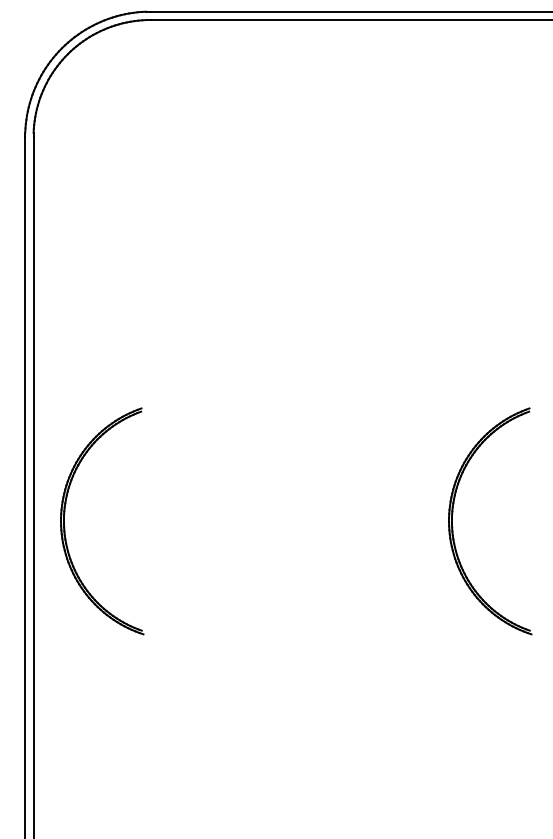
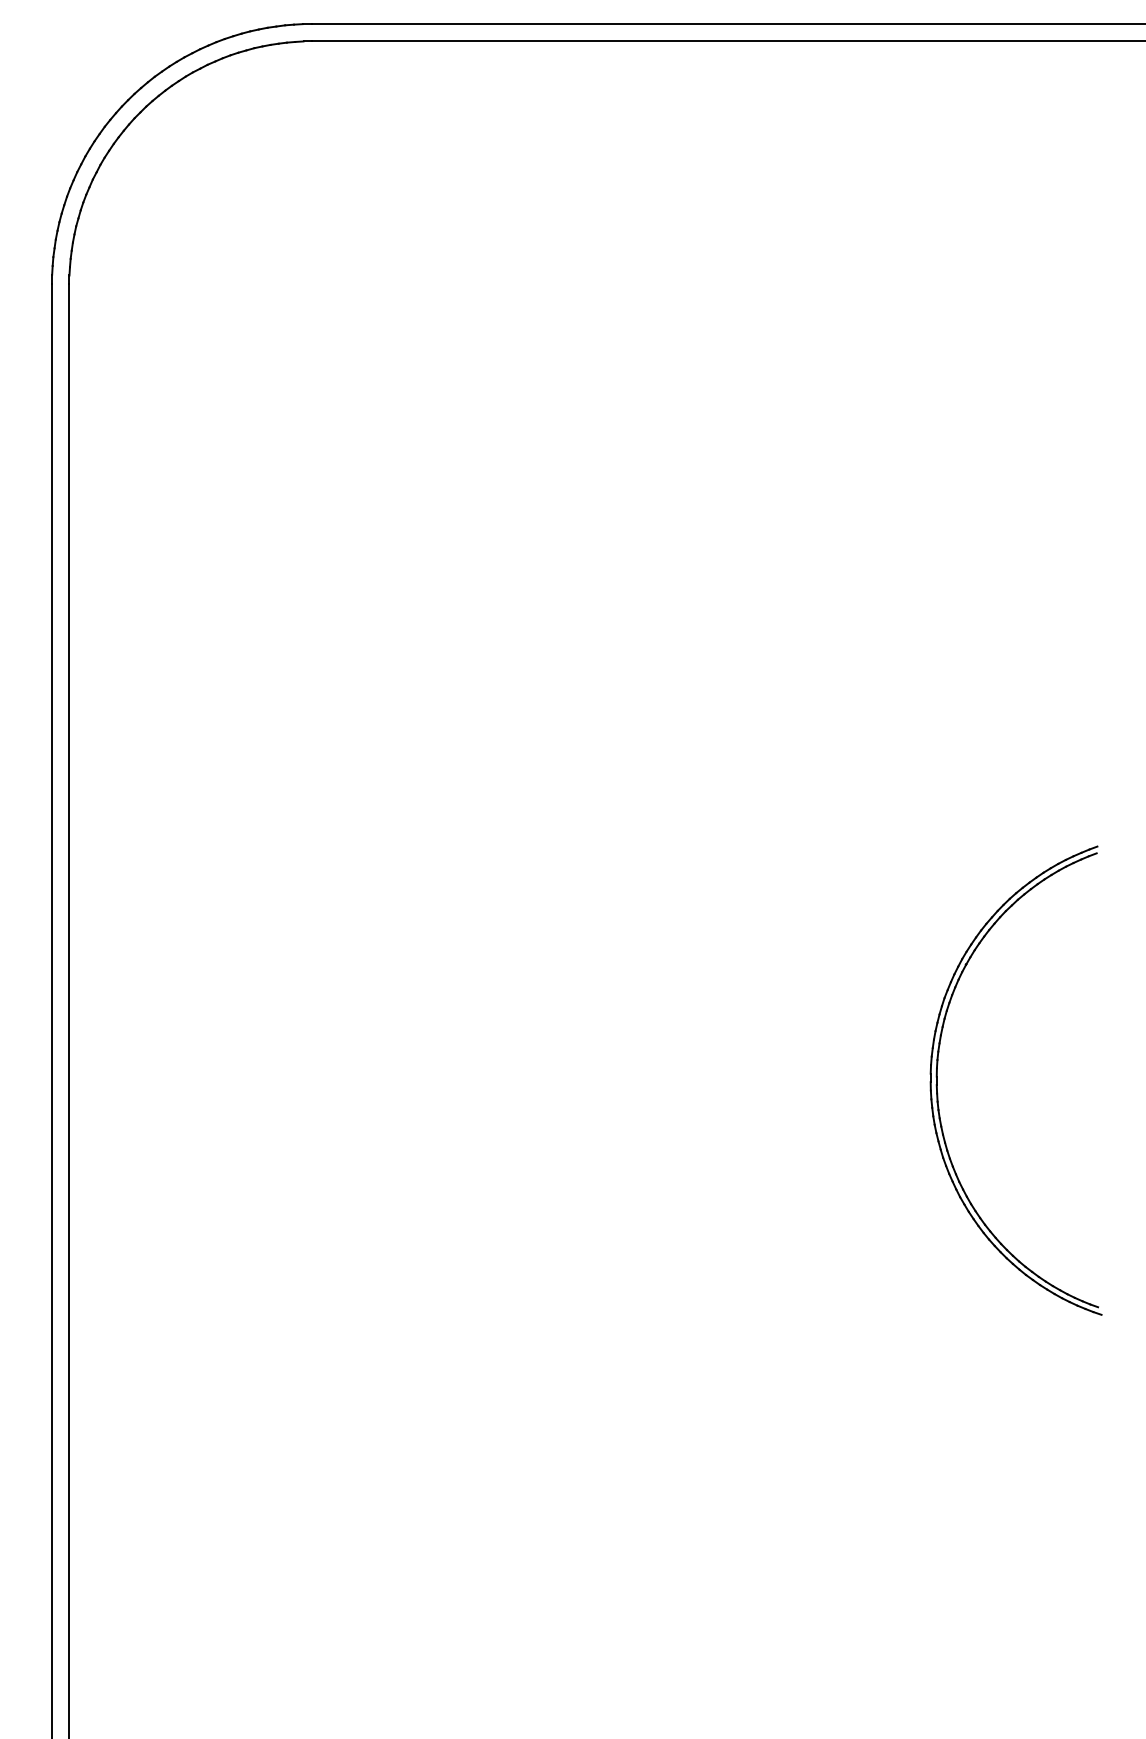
part: (65, 527) -> (135, 1093), removed

